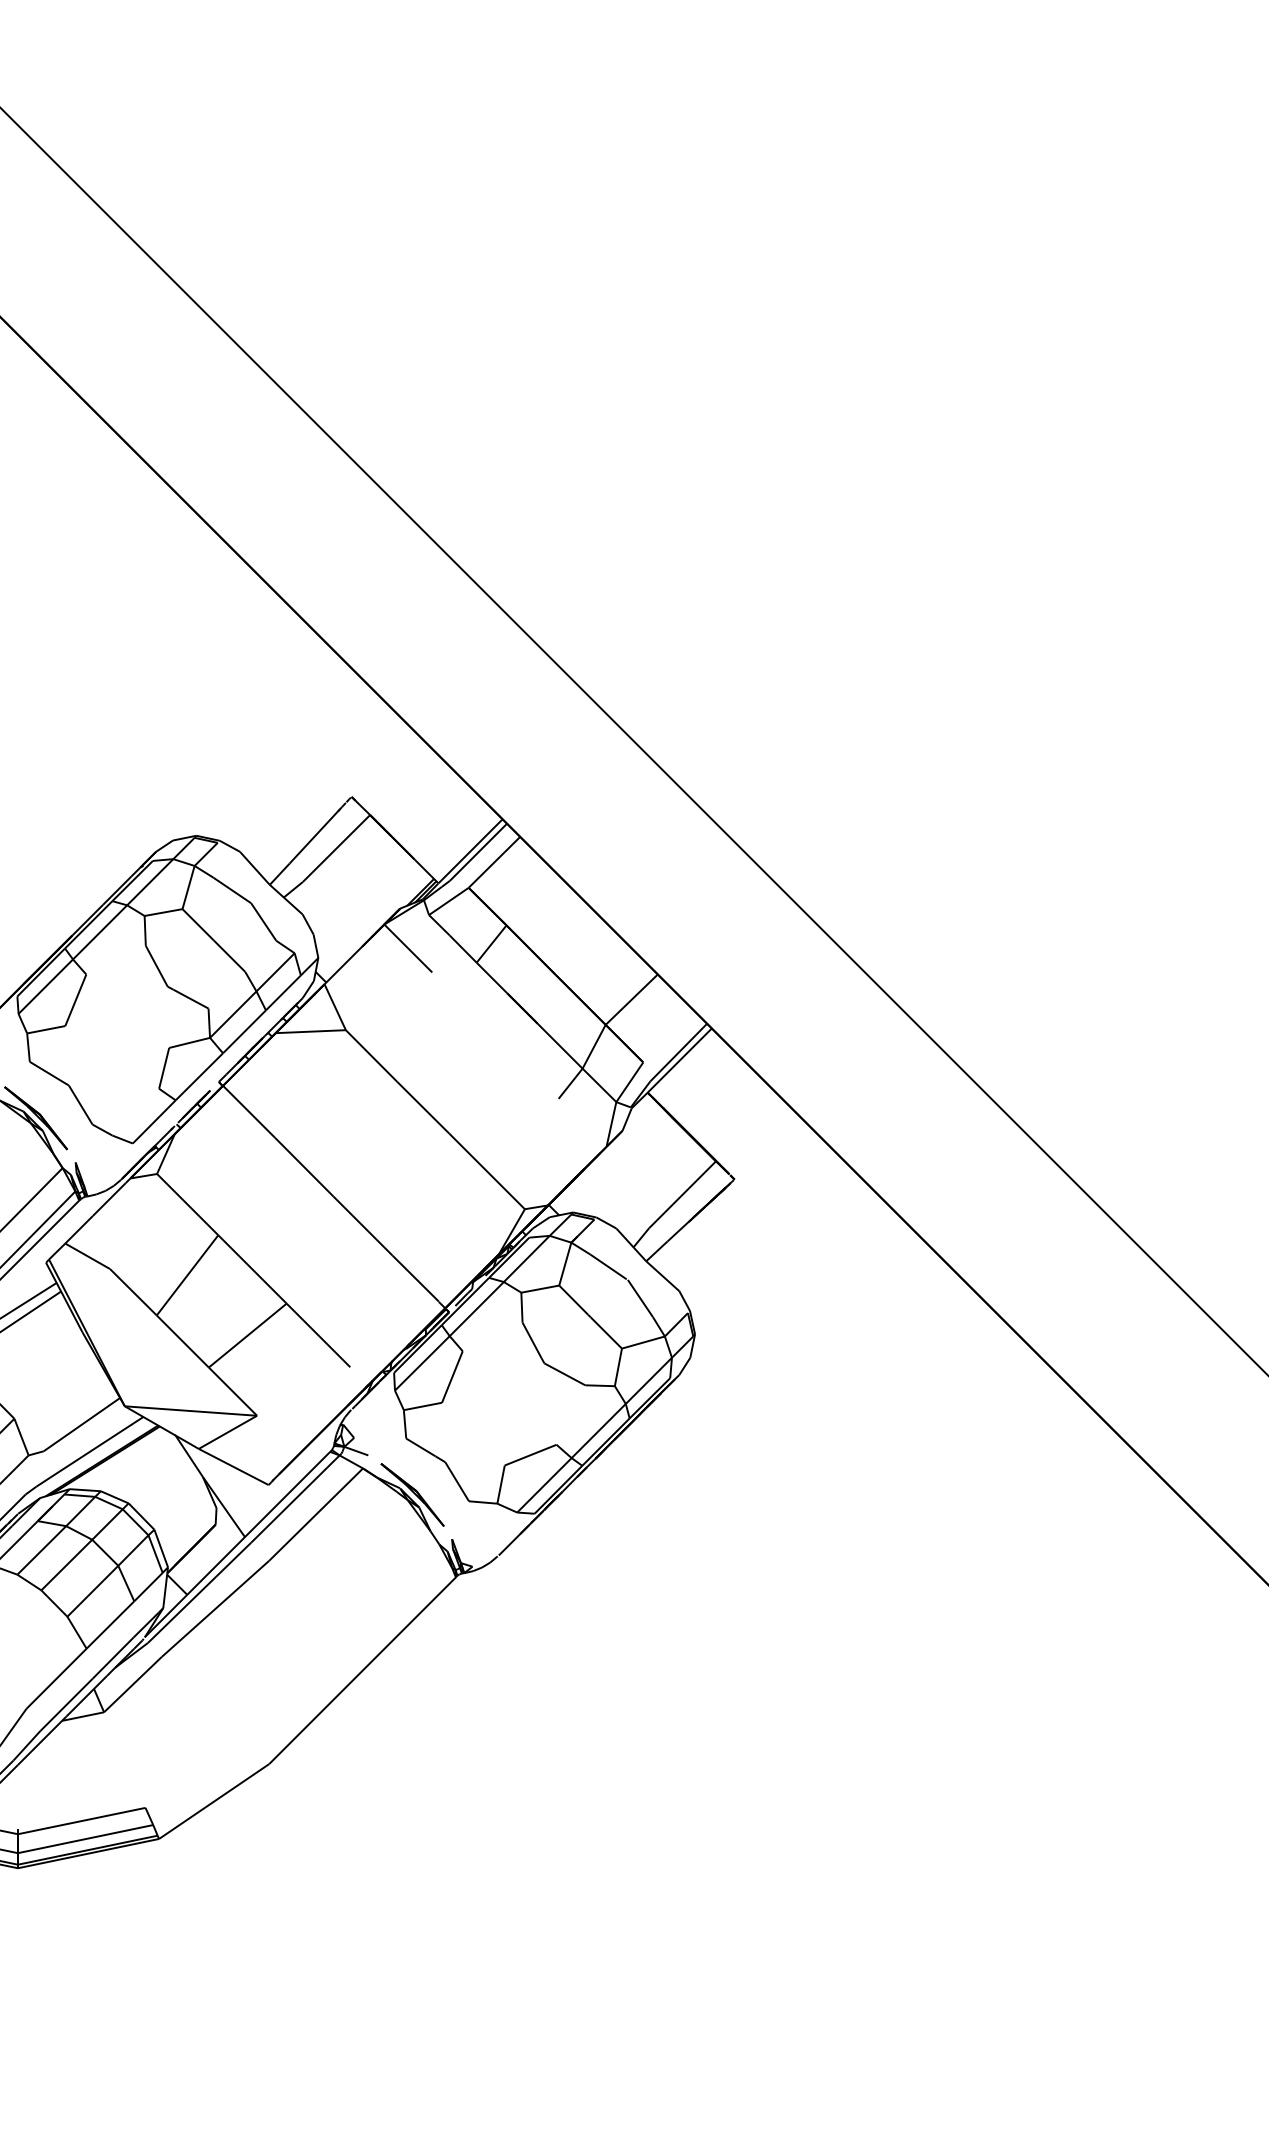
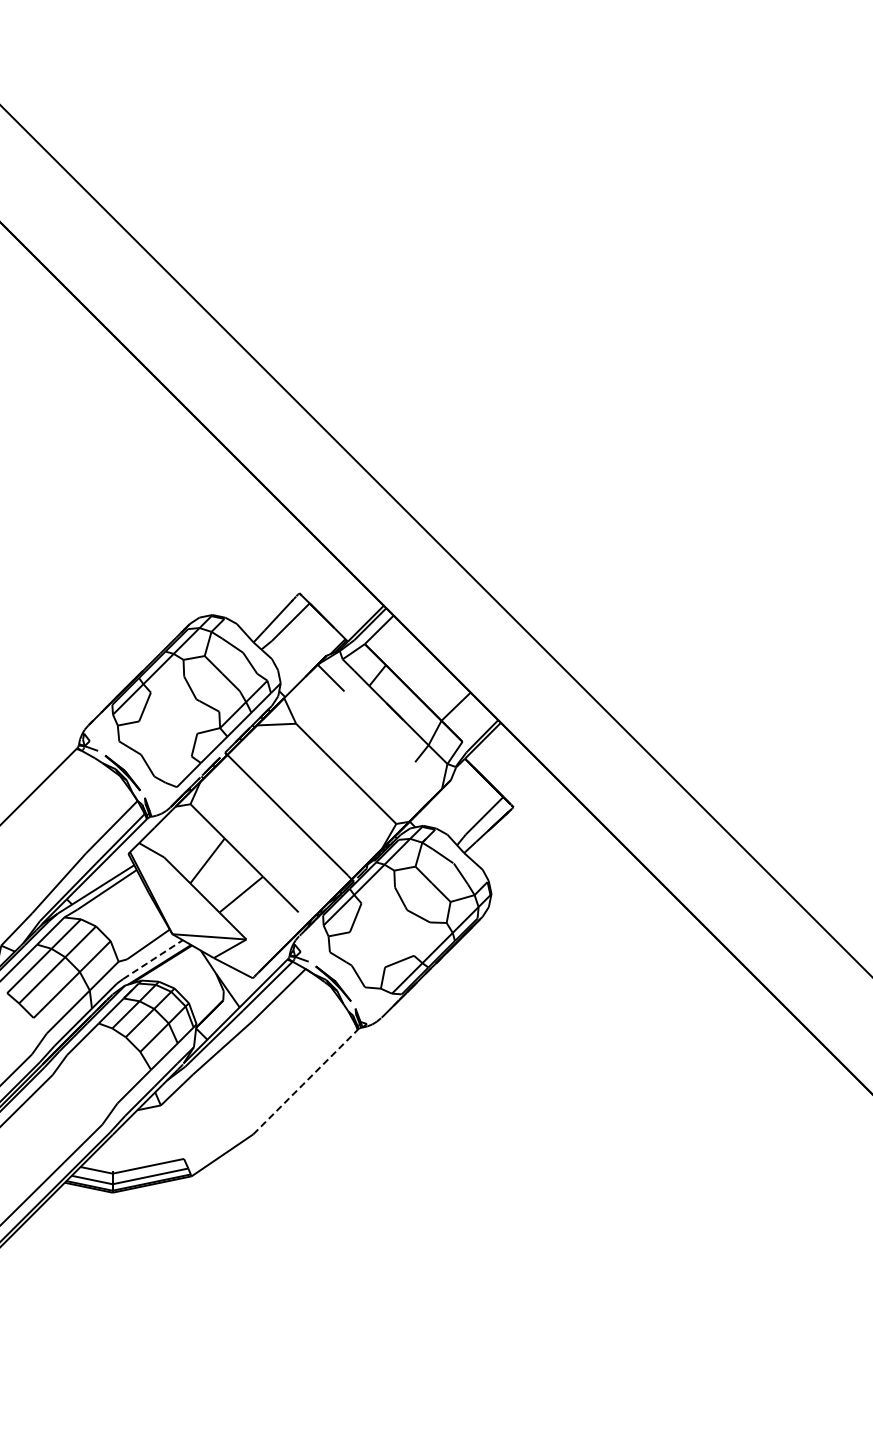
line: (90, 1451) -> (153, 959), solid -> dashed
line: (362, 1671) -> (305, 1082), solid -> dashed

